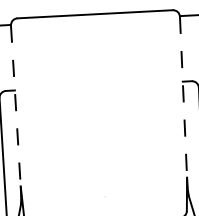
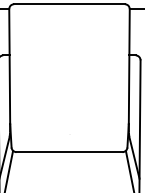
line: (183, 98) -> (129, 67), dashed -> solid
line: (15, 107) -> (9, 67), dashed -> solid

